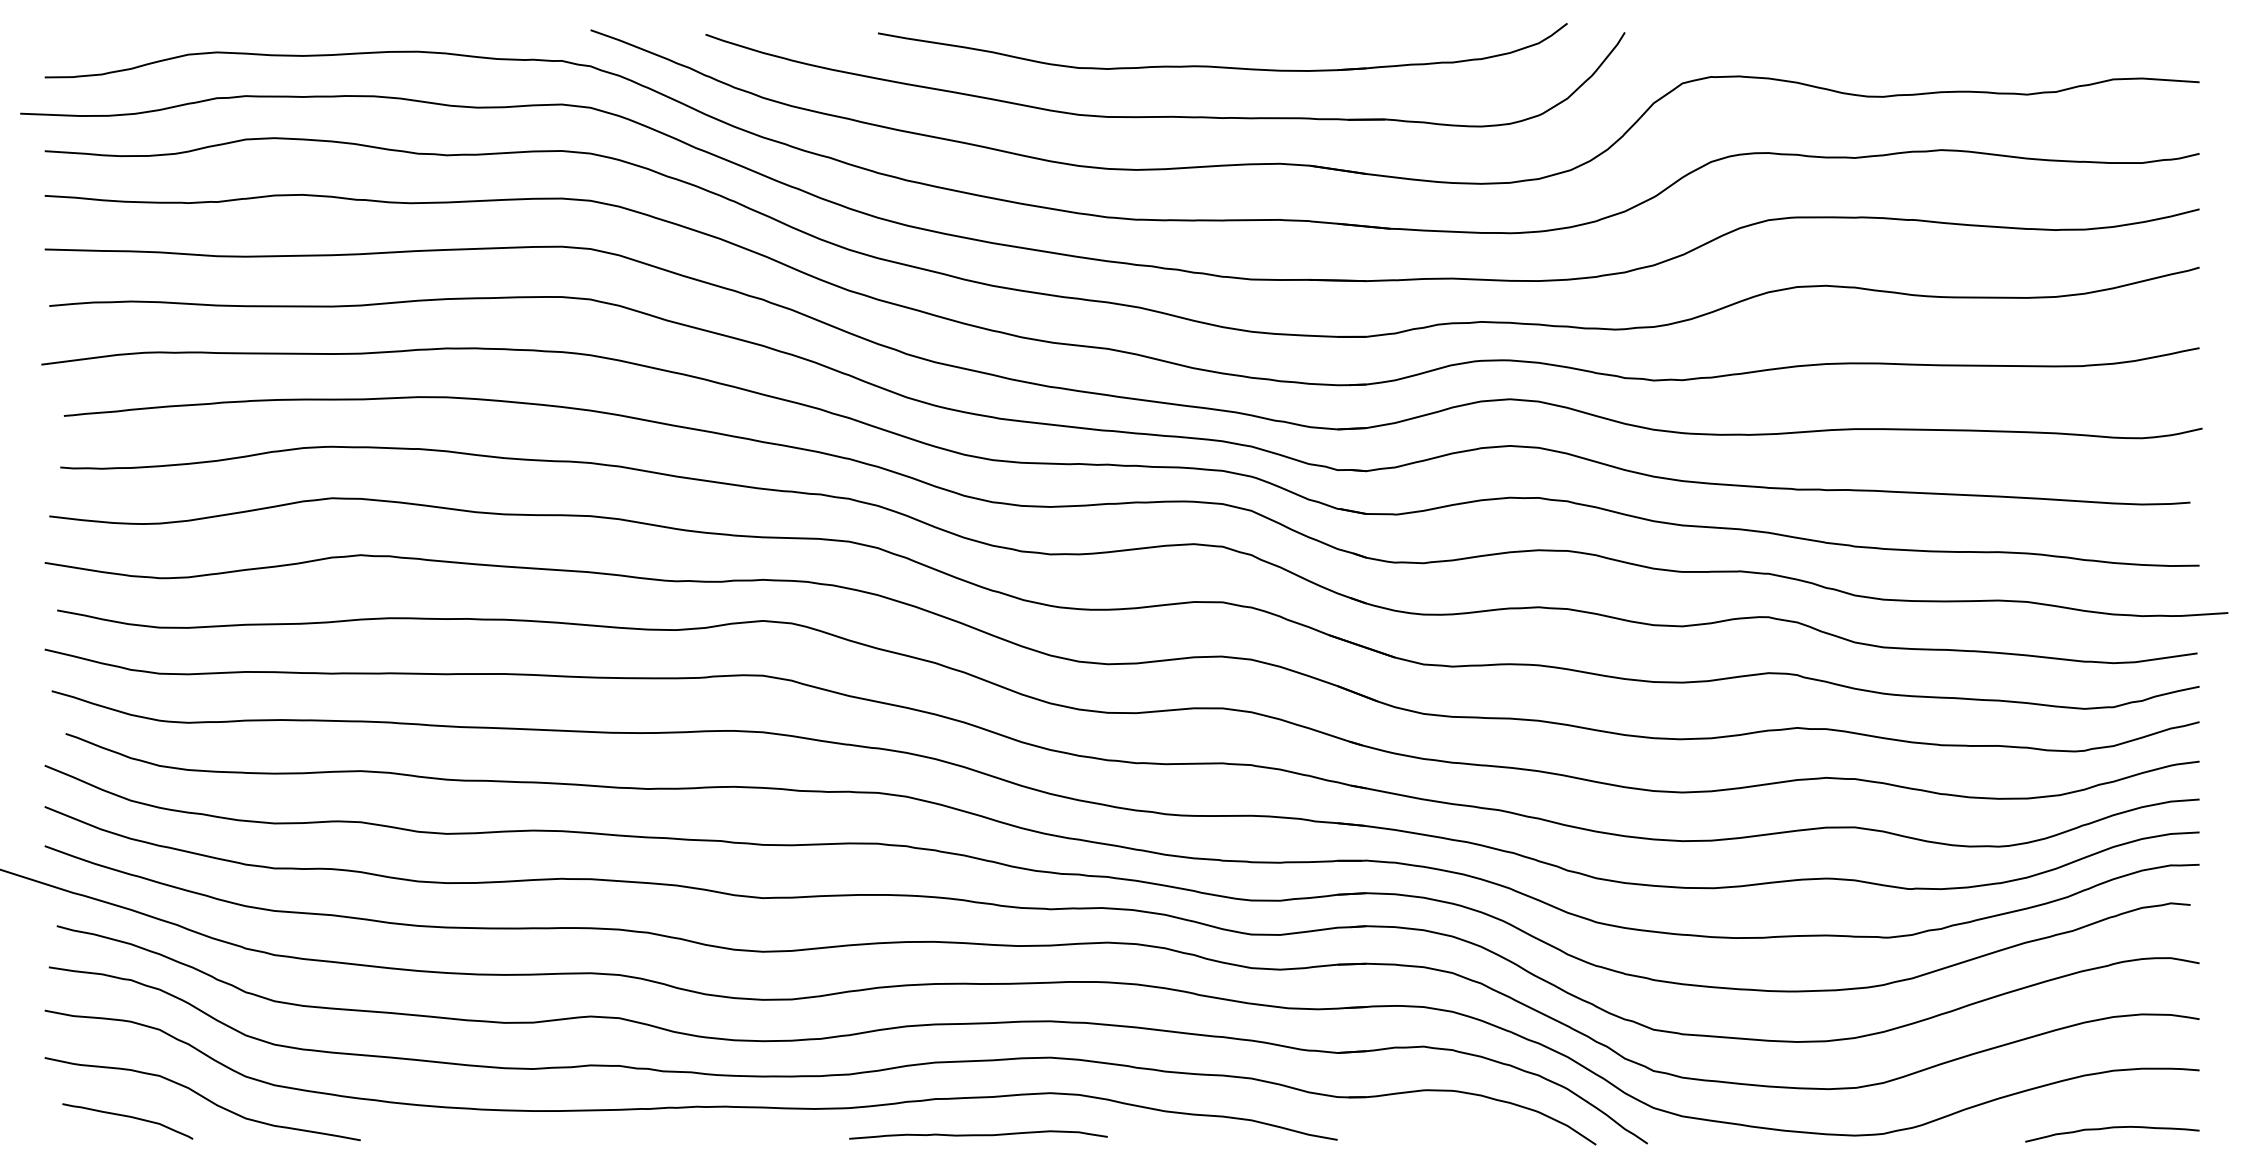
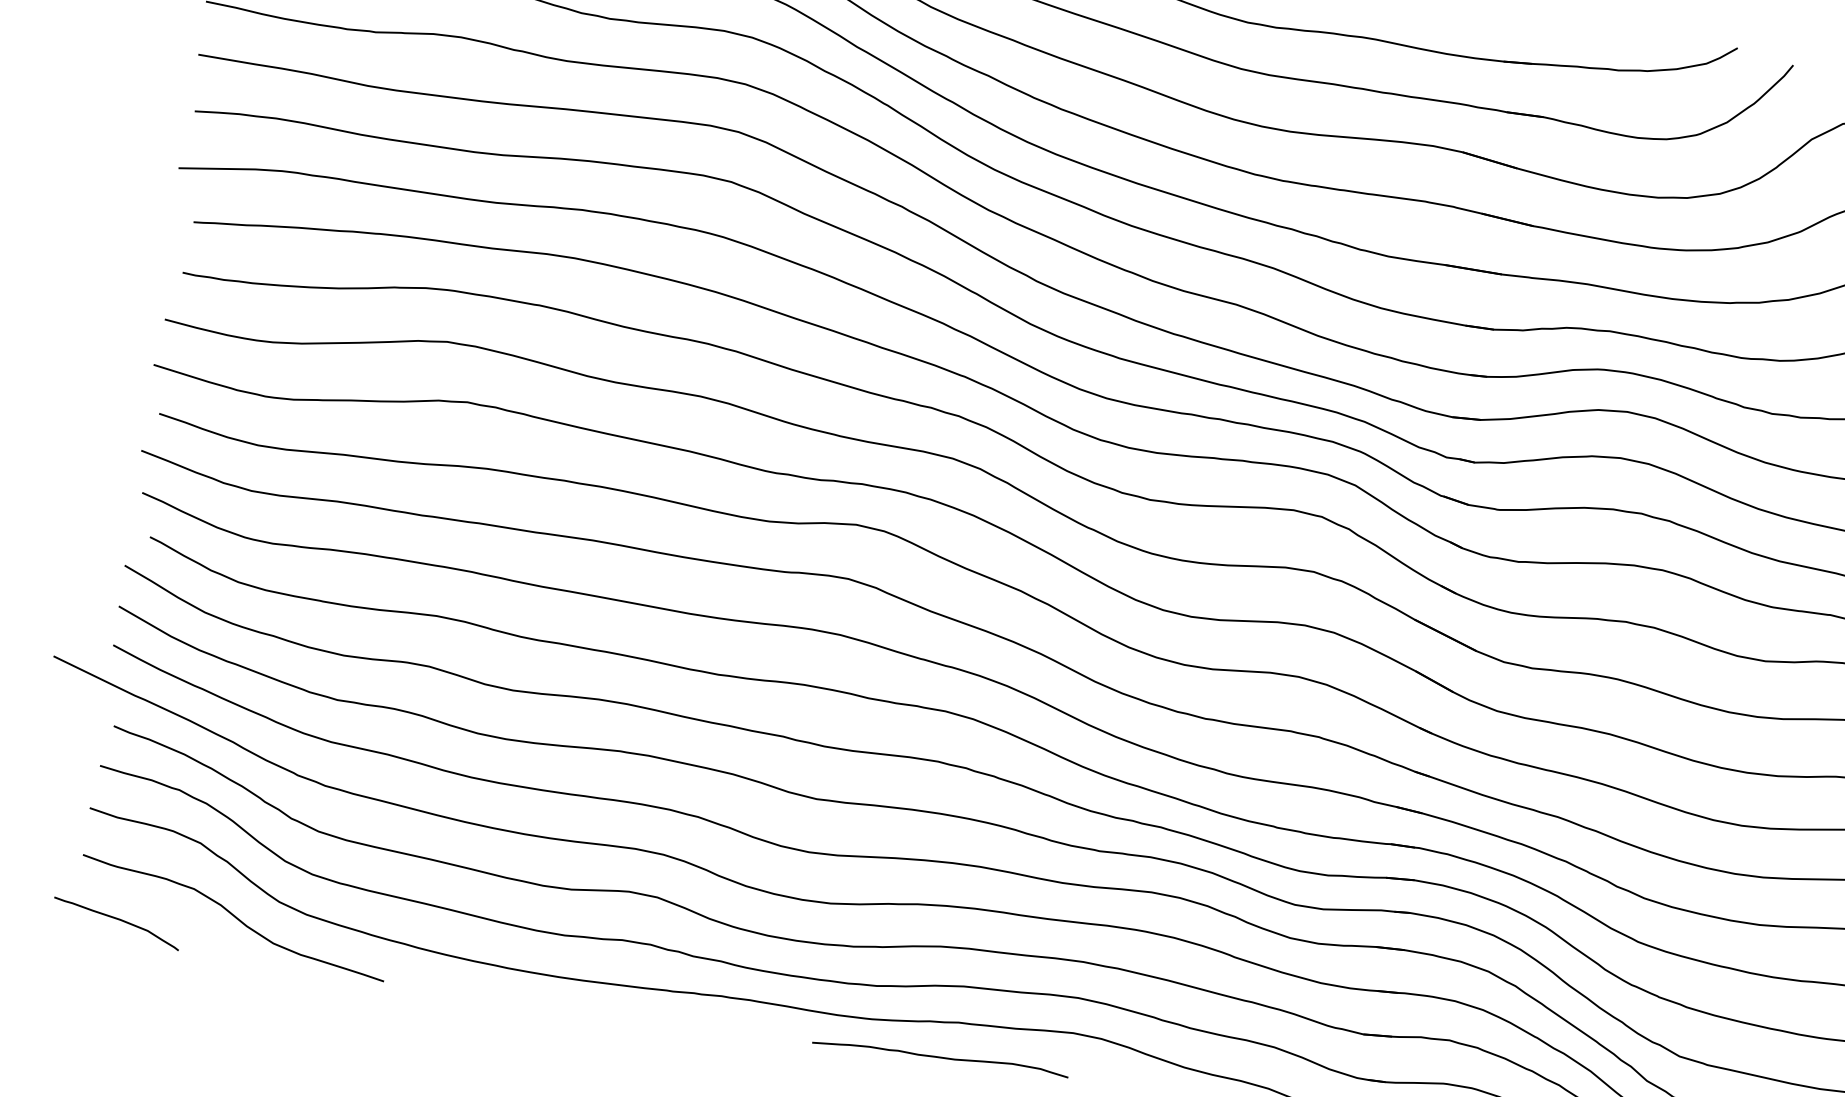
curve: (127, 1117) -> (116, 919), moved
curve: (978, 1134) -> (940, 1056), moved

